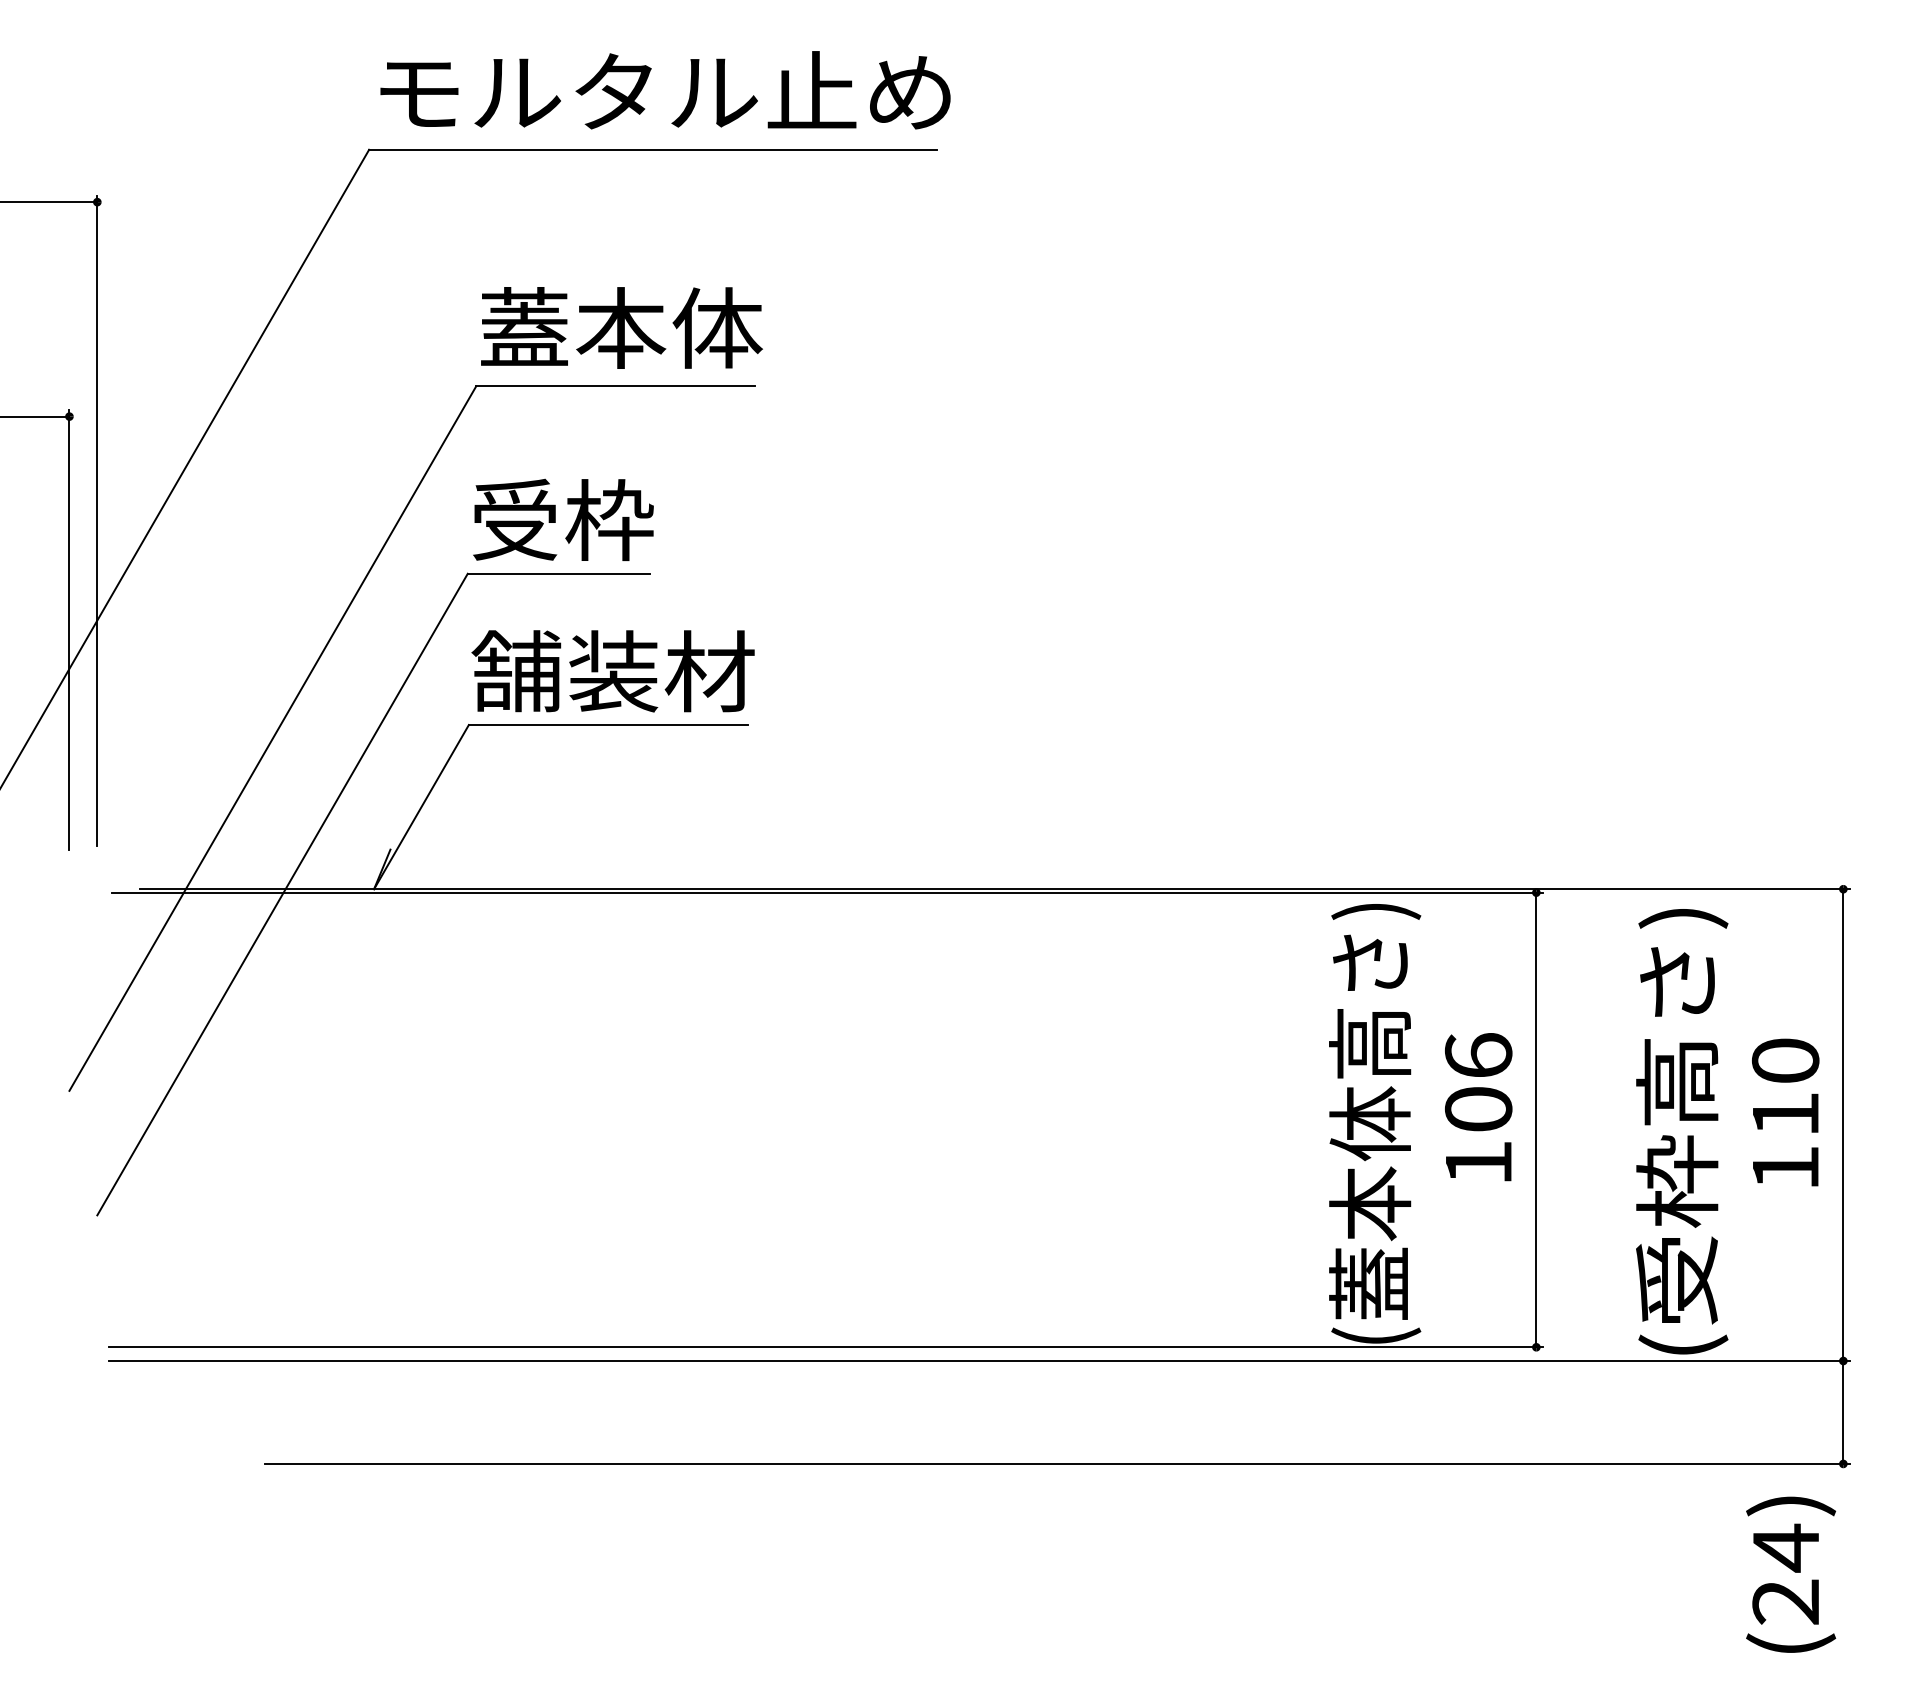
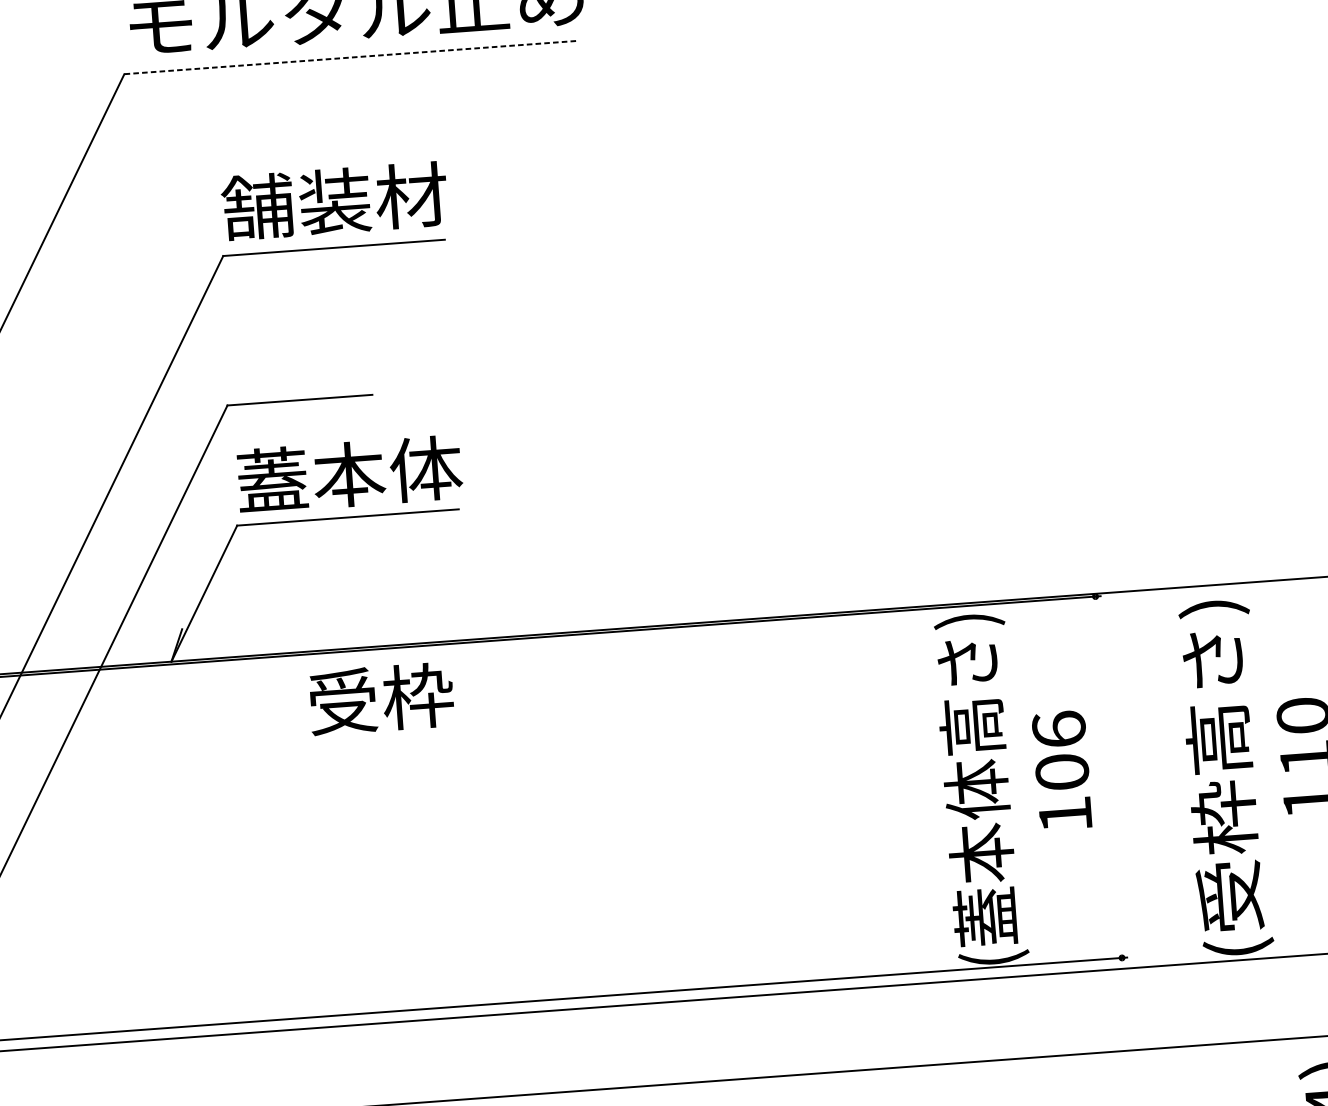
line: (652, 149) -> (349, 57), solid -> dashed
text: (620, 327) -> (334, 200), 蓋本体 -> 舗装材
text: (563, 519) -> (381, 698), moved
text: (613, 671) -> (349, 474), 舗装材 -> 蓋本体
line: (1536, 1119) -> (1108, 776), removed

